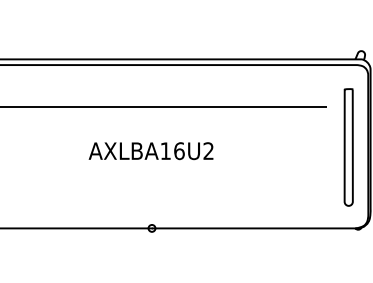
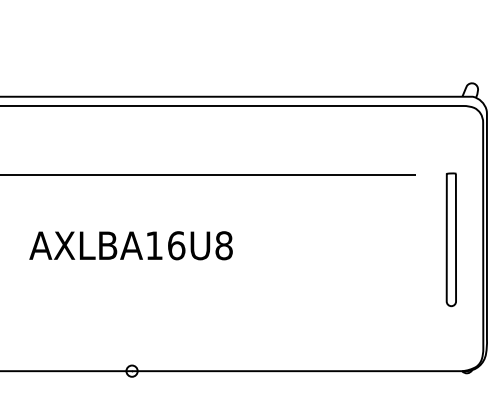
part: (348, 147) -> (451, 239), size x0.7
text: (208, 151) -> (223, 246), AXLBA16U2 -> AXLBA16U8

